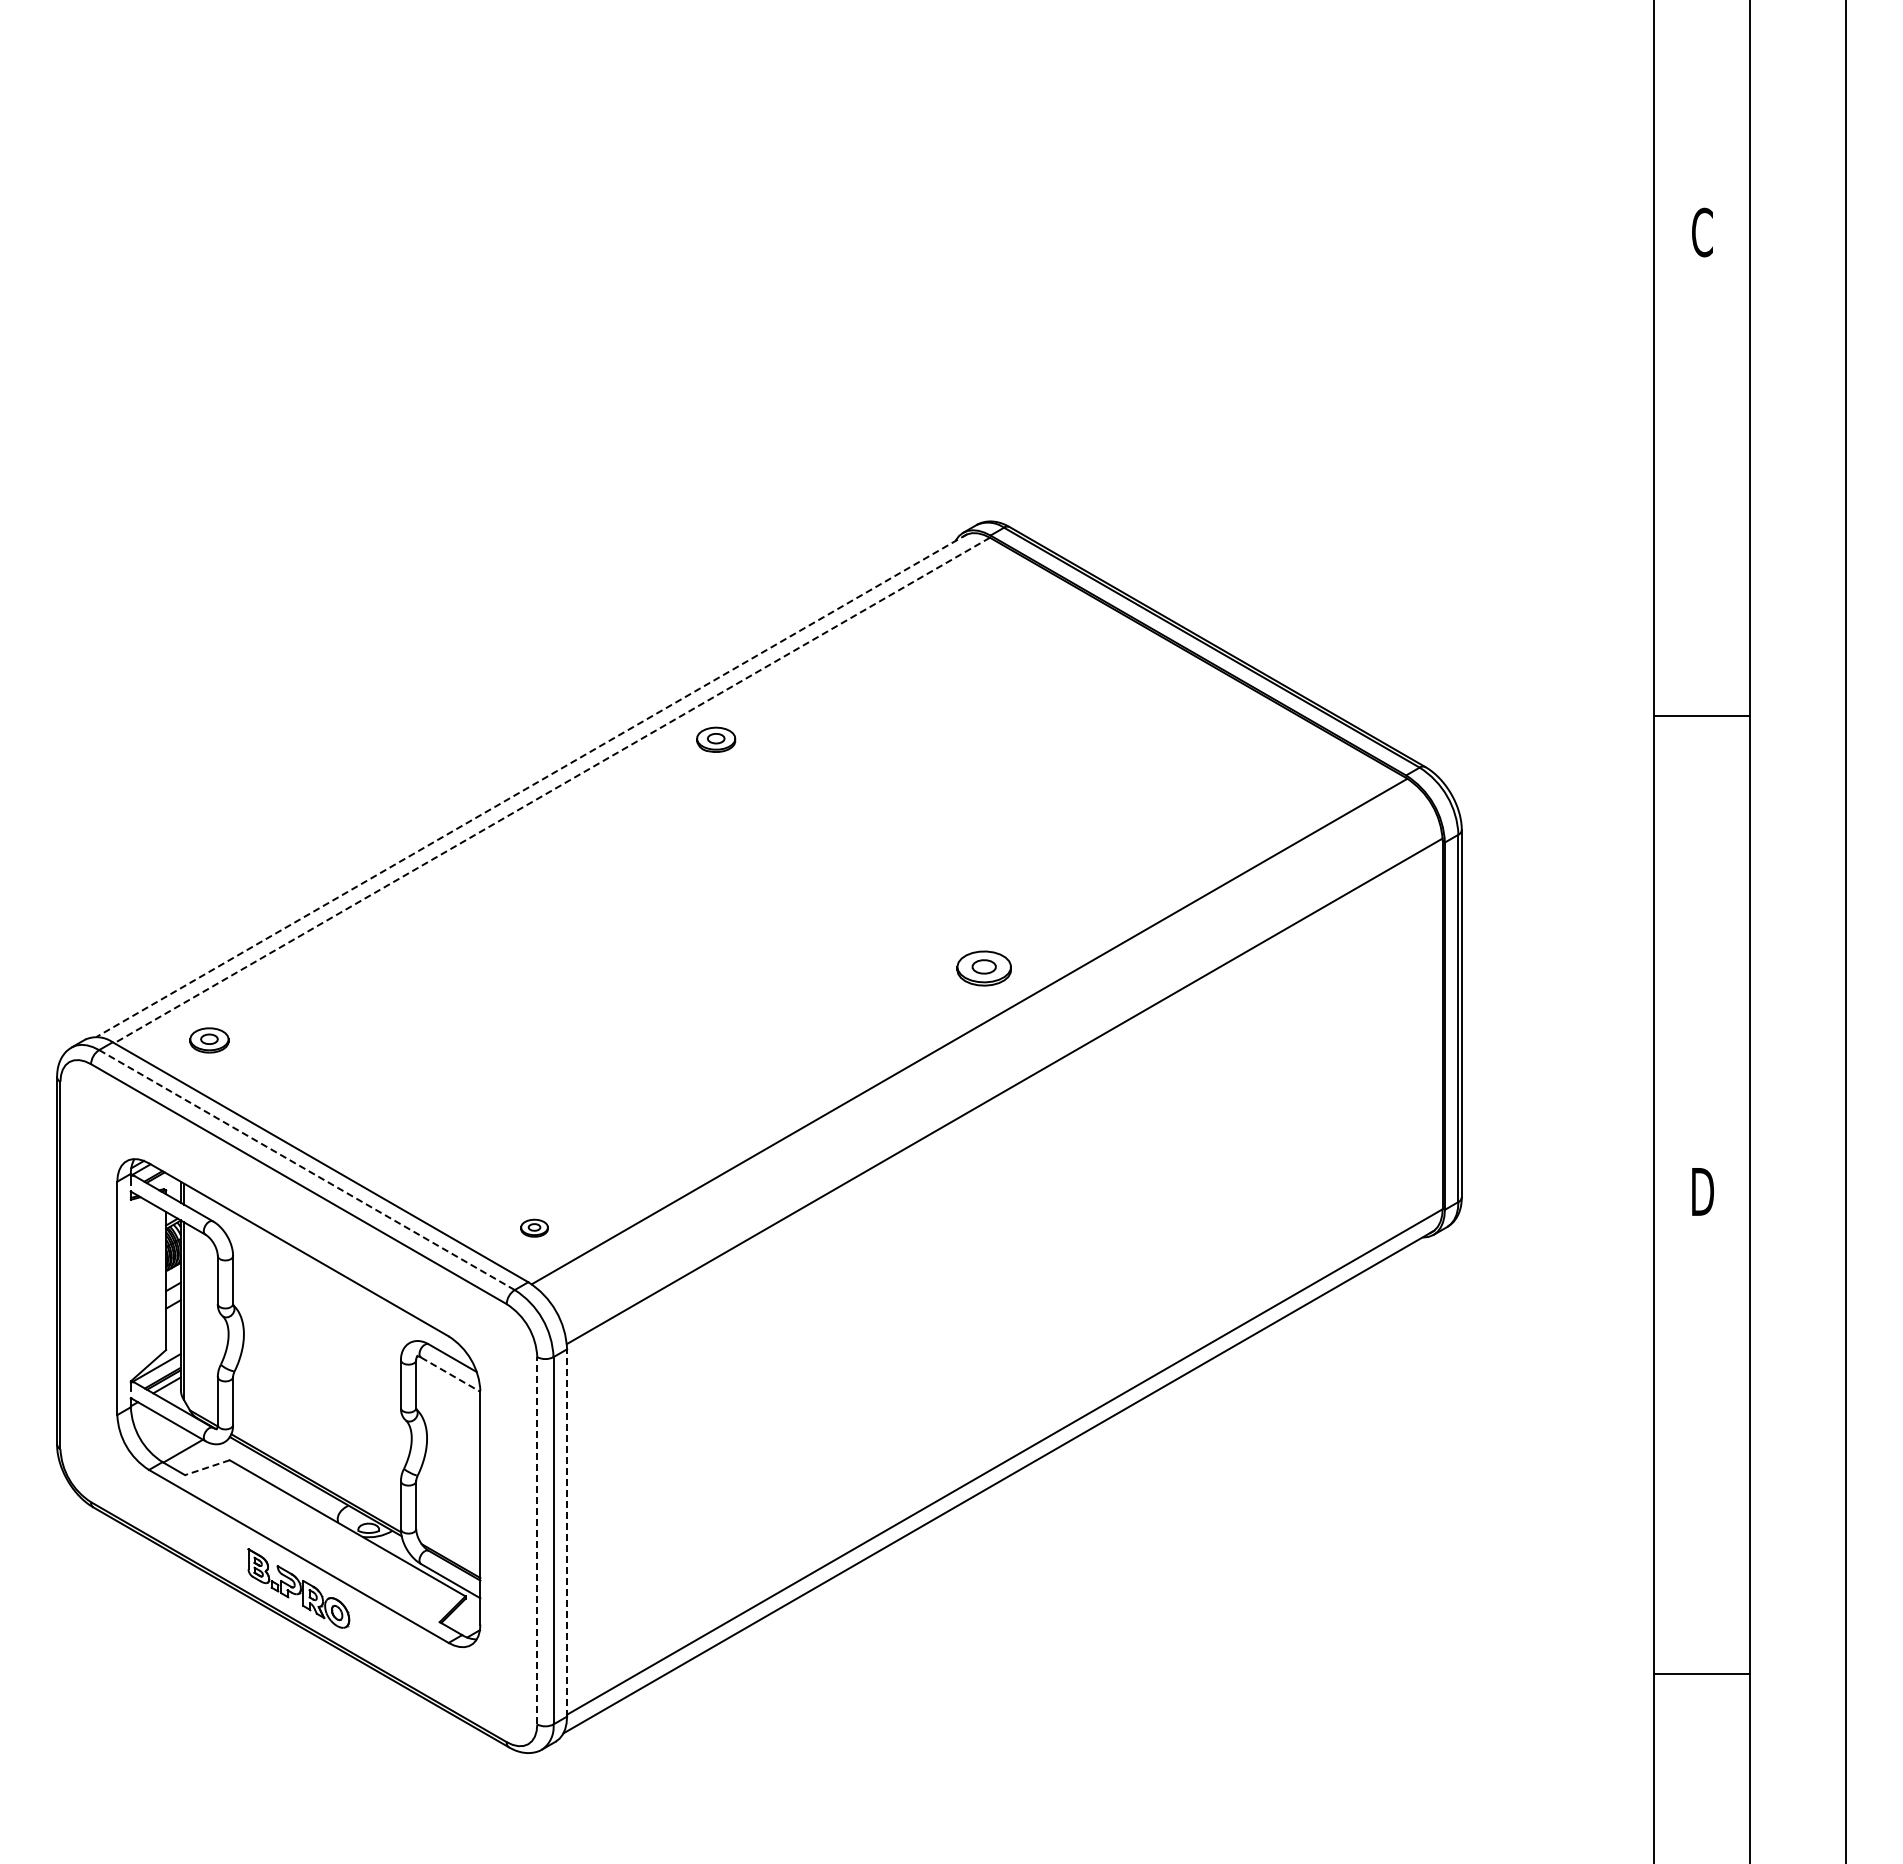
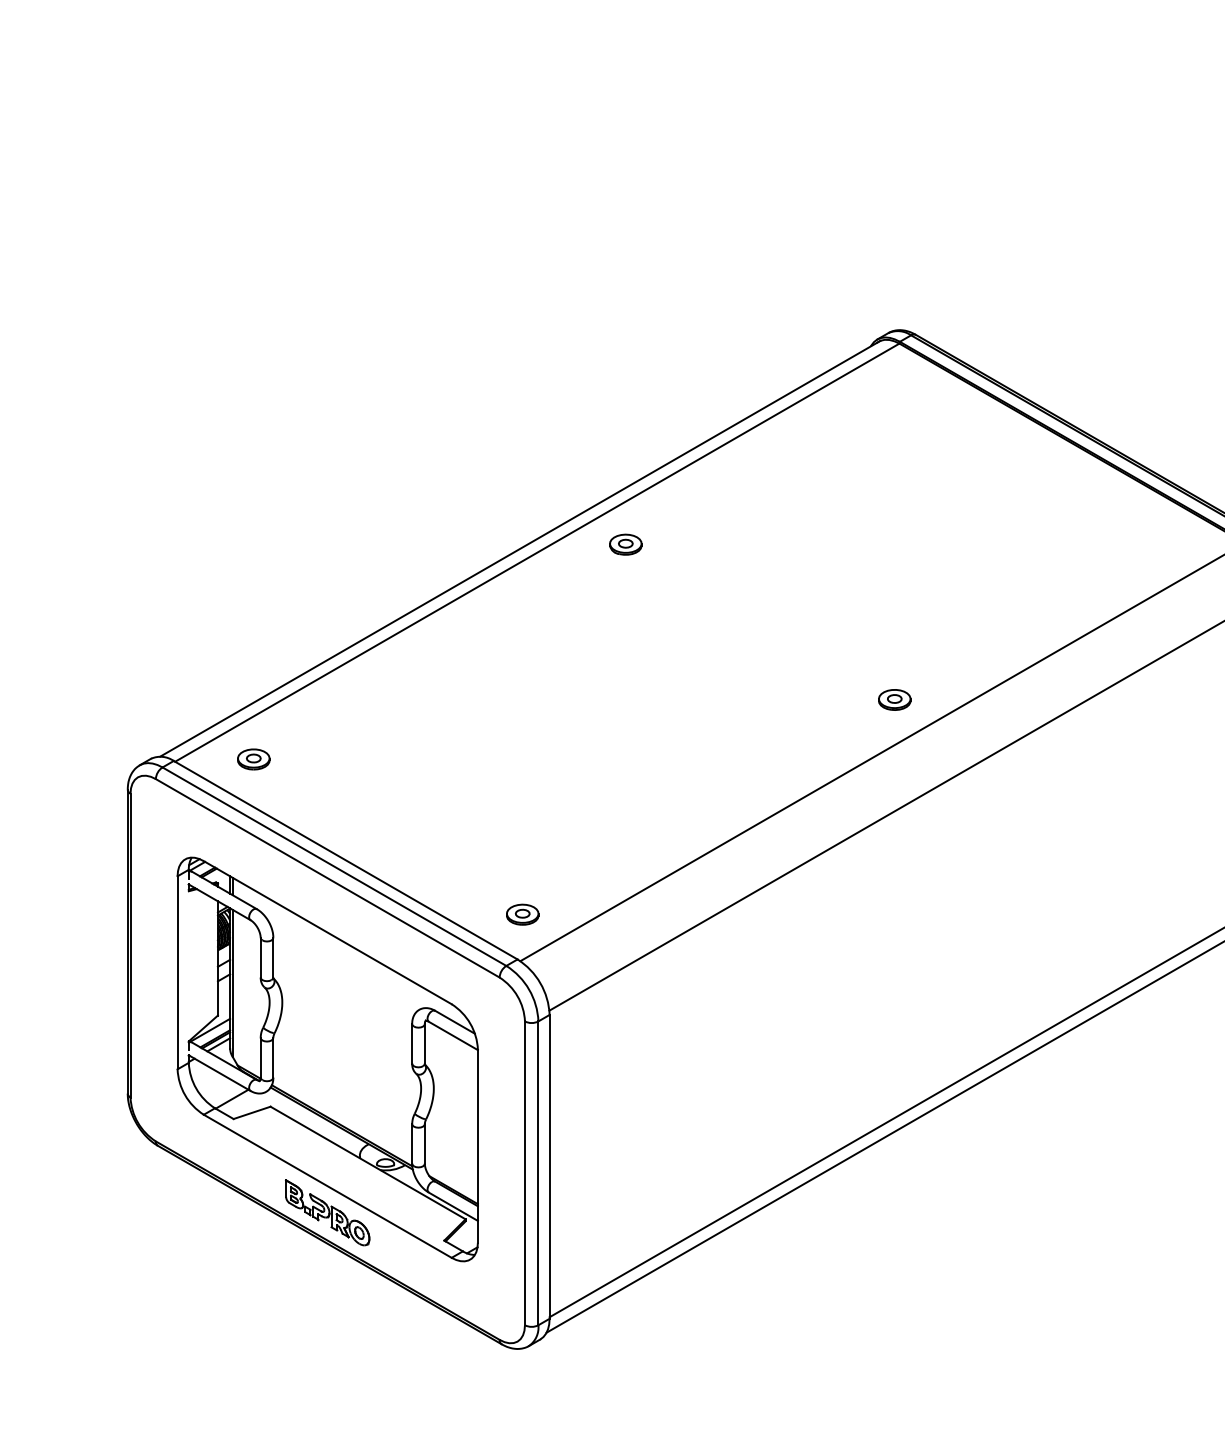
part: (716, 739) -> (626, 544), moved
line: (531, 785) -> (520, 548), dashed -> solid
line: (552, 790) -> (537, 552), dashed -> solid
part: (984, 968) -> (894, 699), size x0.71
line: (307, 1170) -> (334, 867), dashed -> solid
part: (534, 1228) -> (522, 915), size x1.43
line: (451, 1374) -> (454, 1035), dashed -> solid
line: (207, 1467) -> (252, 1112), dashed -> solid
line: (567, 1532) -> (549, 1166), dashed -> solid
line: (537, 1540) -> (525, 1173), dashed -> solid

